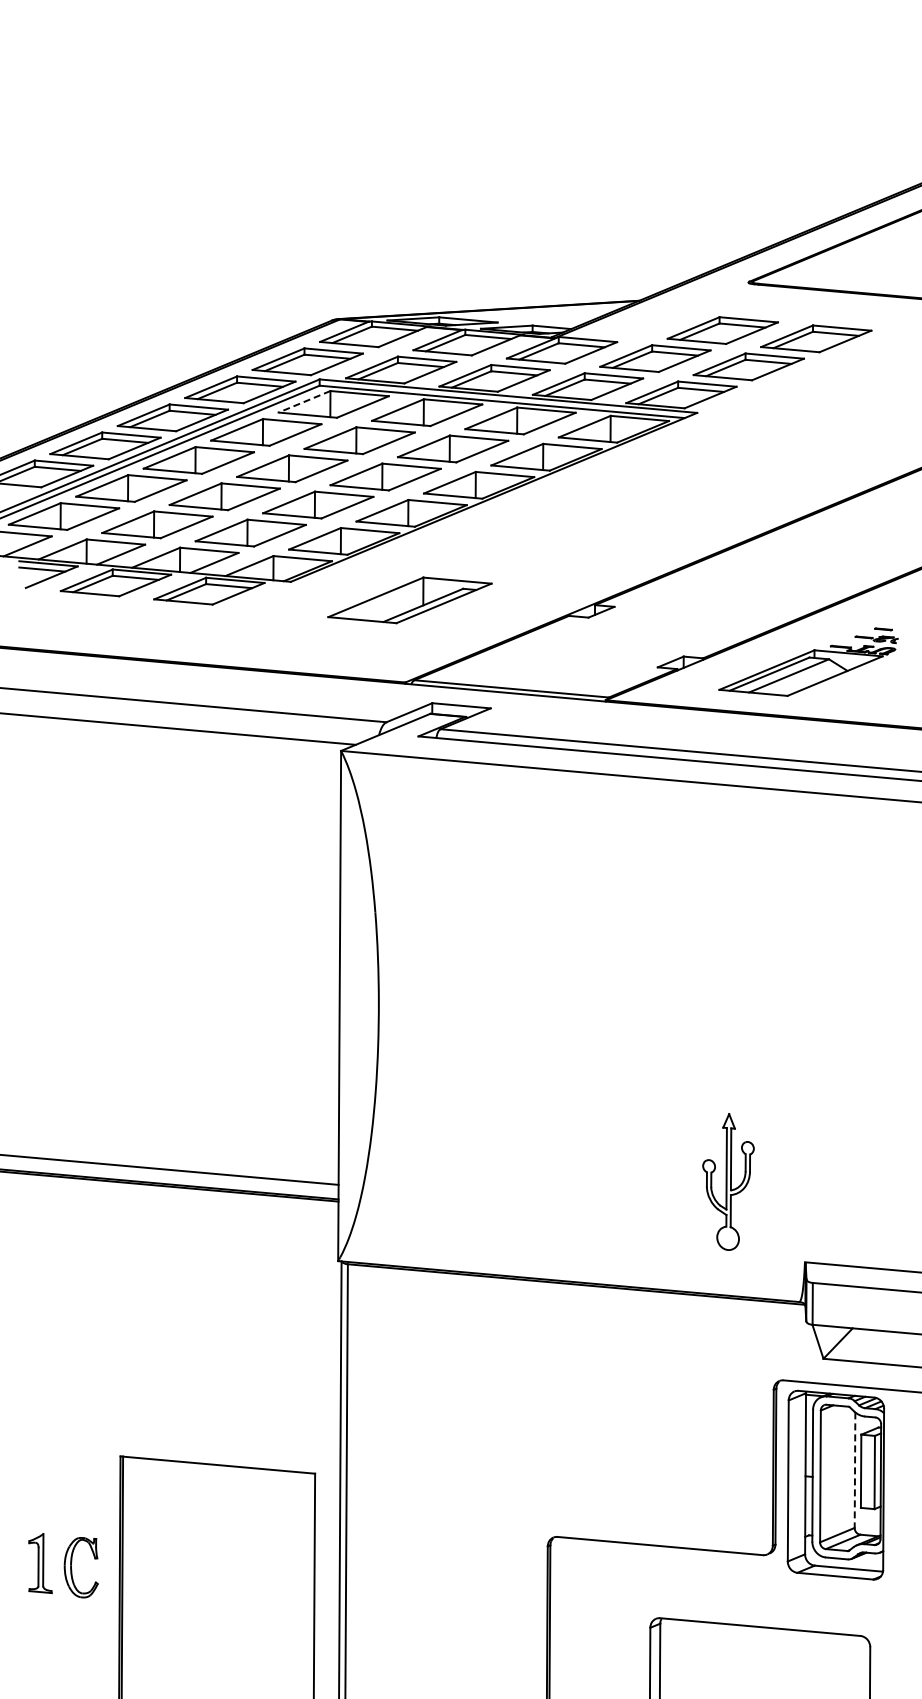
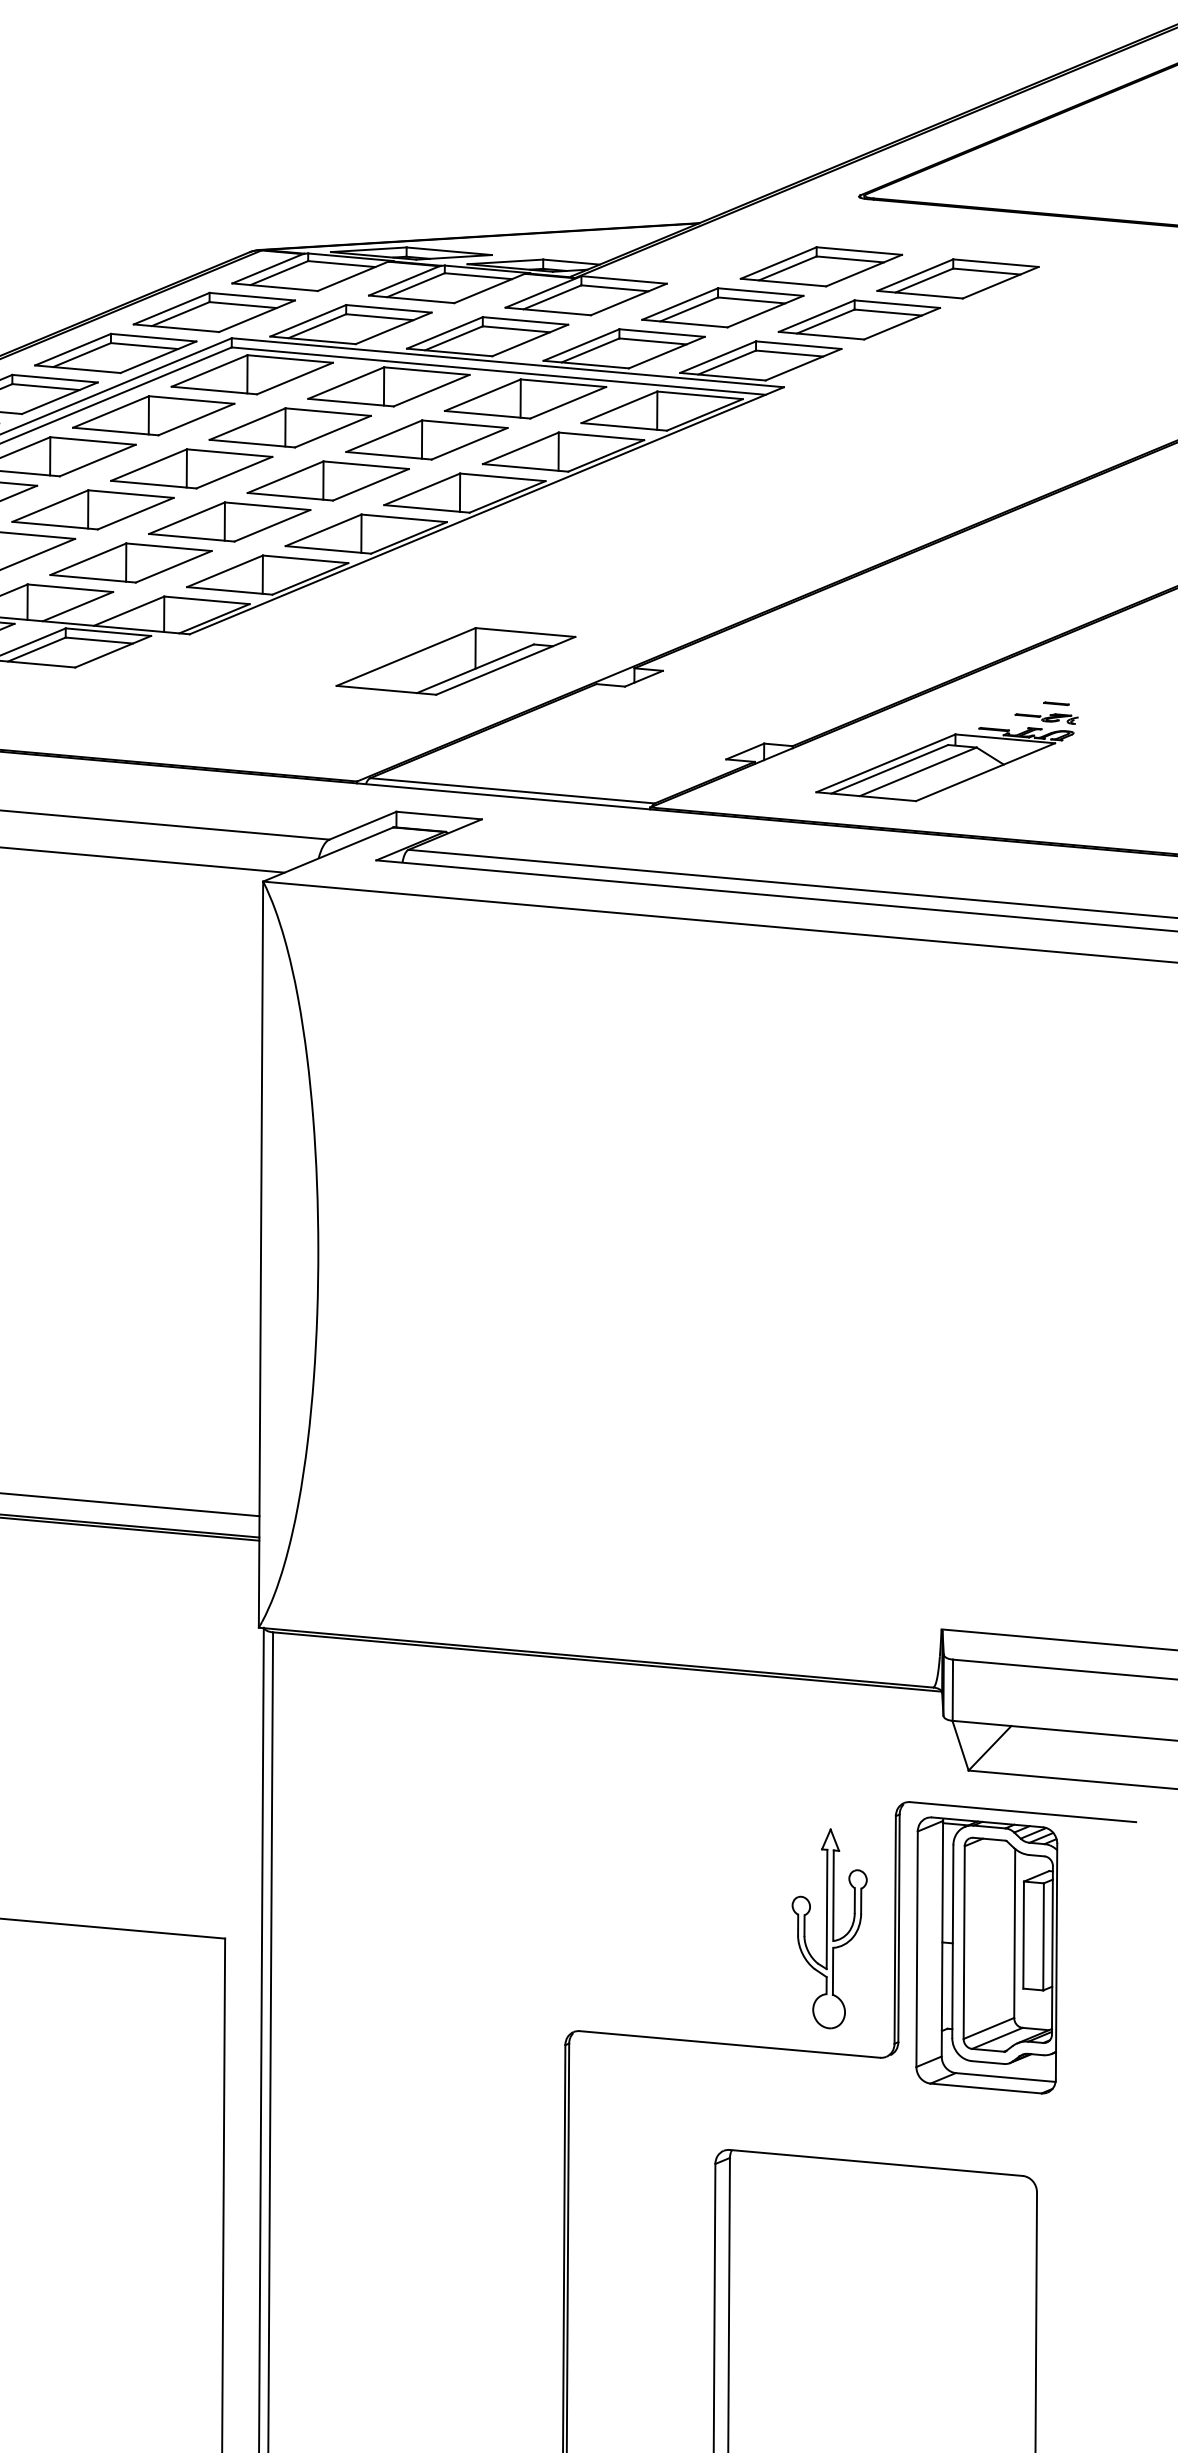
line: (304, 402) -> (209, 371), dashed -> solid
part: (409, 600) -> (455, 661), moved
part: (728, 1181) -> (829, 1928), moved
line: (855, 1470) -> (1015, 1933), dashed -> solid

